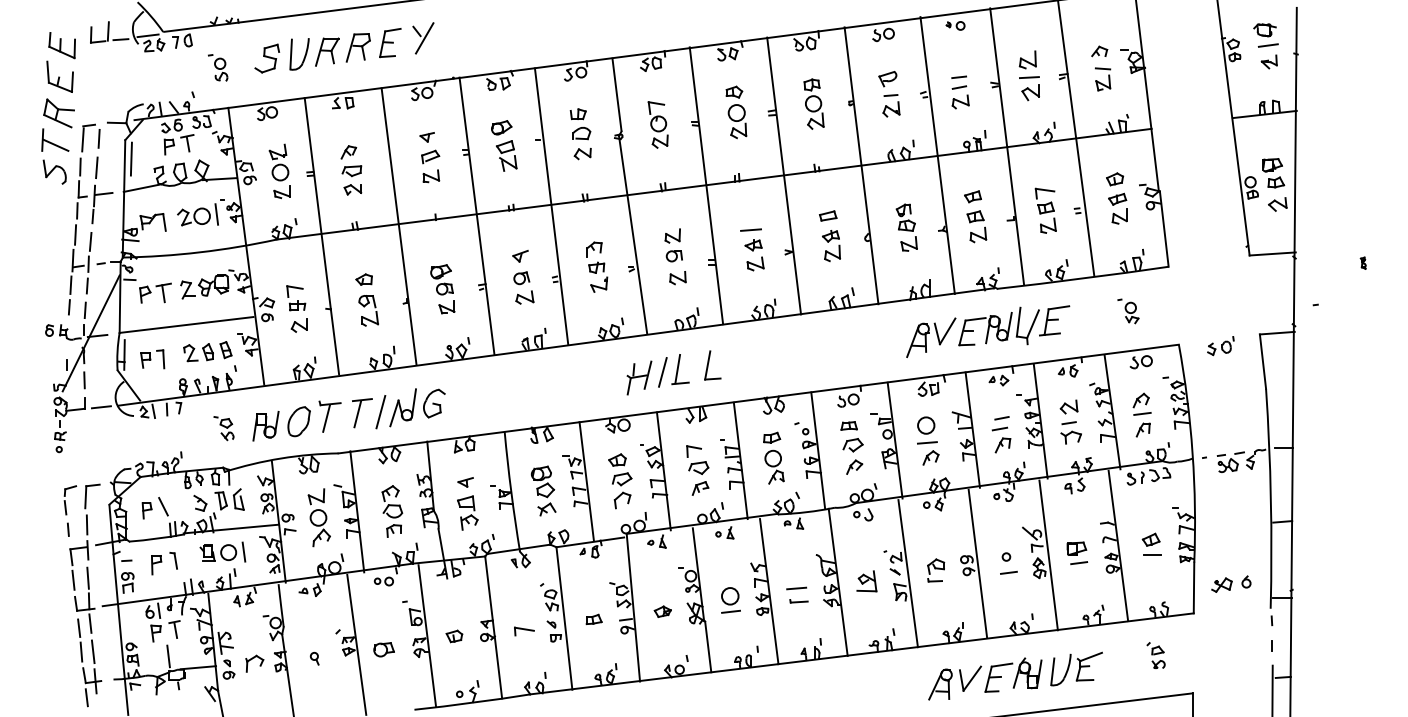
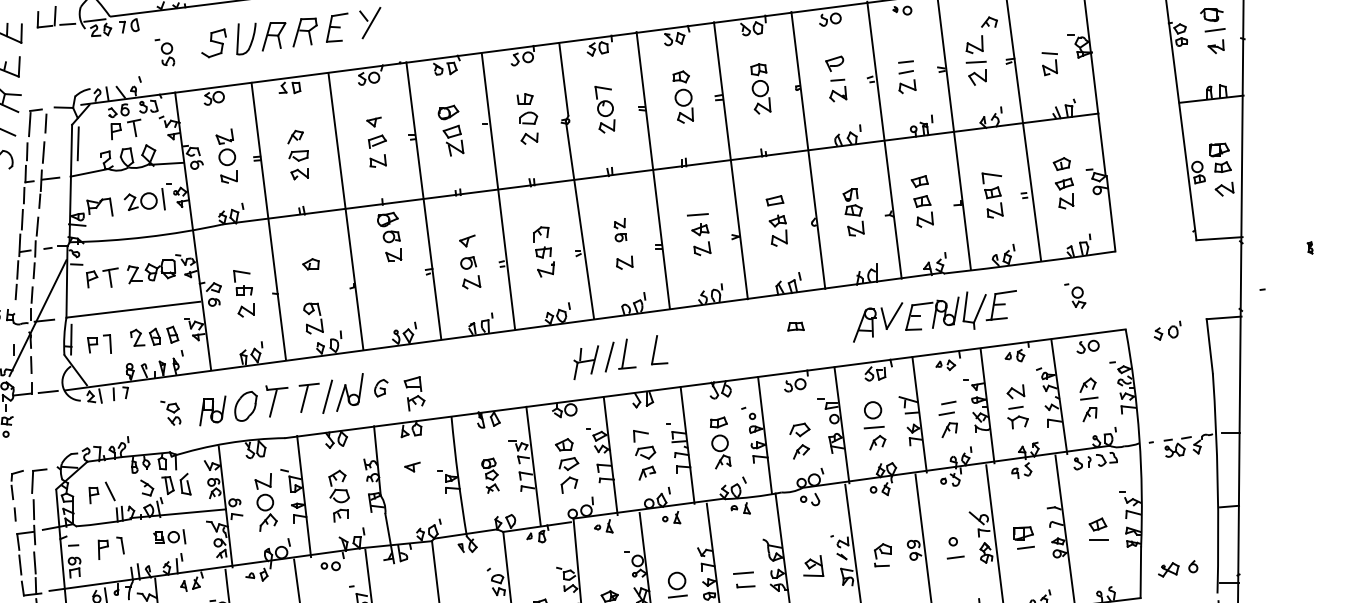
part: (1099, 51) -> (989, 22), moved
part: (673, 245) -> (620, 230), size x0.7
part: (442, 289) -> (389, 237), moved
part: (368, 310) -> (313, 318), moved
part: (434, 403) -> (381, 388), size x0.6
part: (848, 425) -> (795, 326), moved
part: (543, 490) -> (490, 475), size x0.7
part: (467, 512) -> (414, 393), moved
part: (222, 551) -> (169, 536), size x0.7

